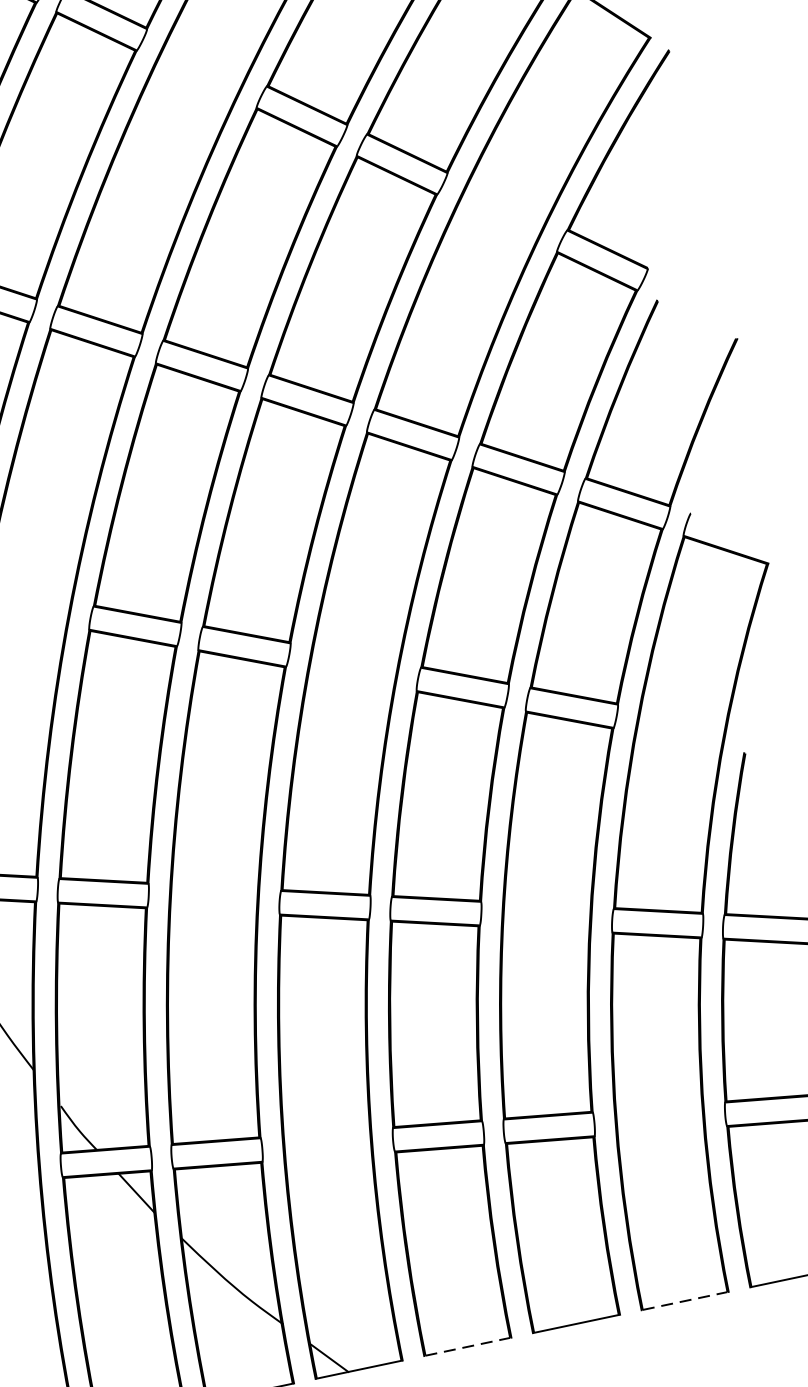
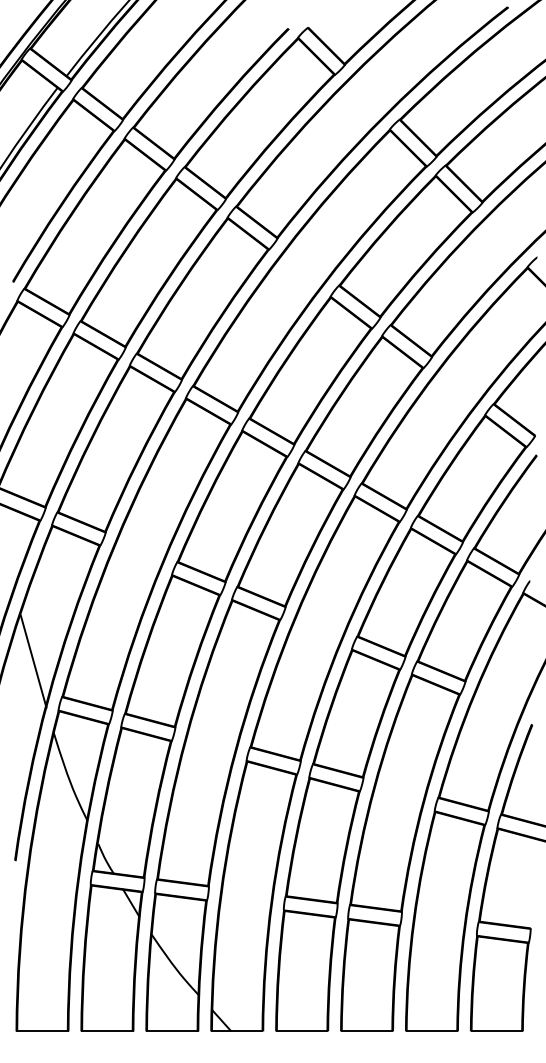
line: (685, 1300) -> (432, 1030), dashed -> solid
line: (468, 1346) -> (302, 1030), dashed -> solid

